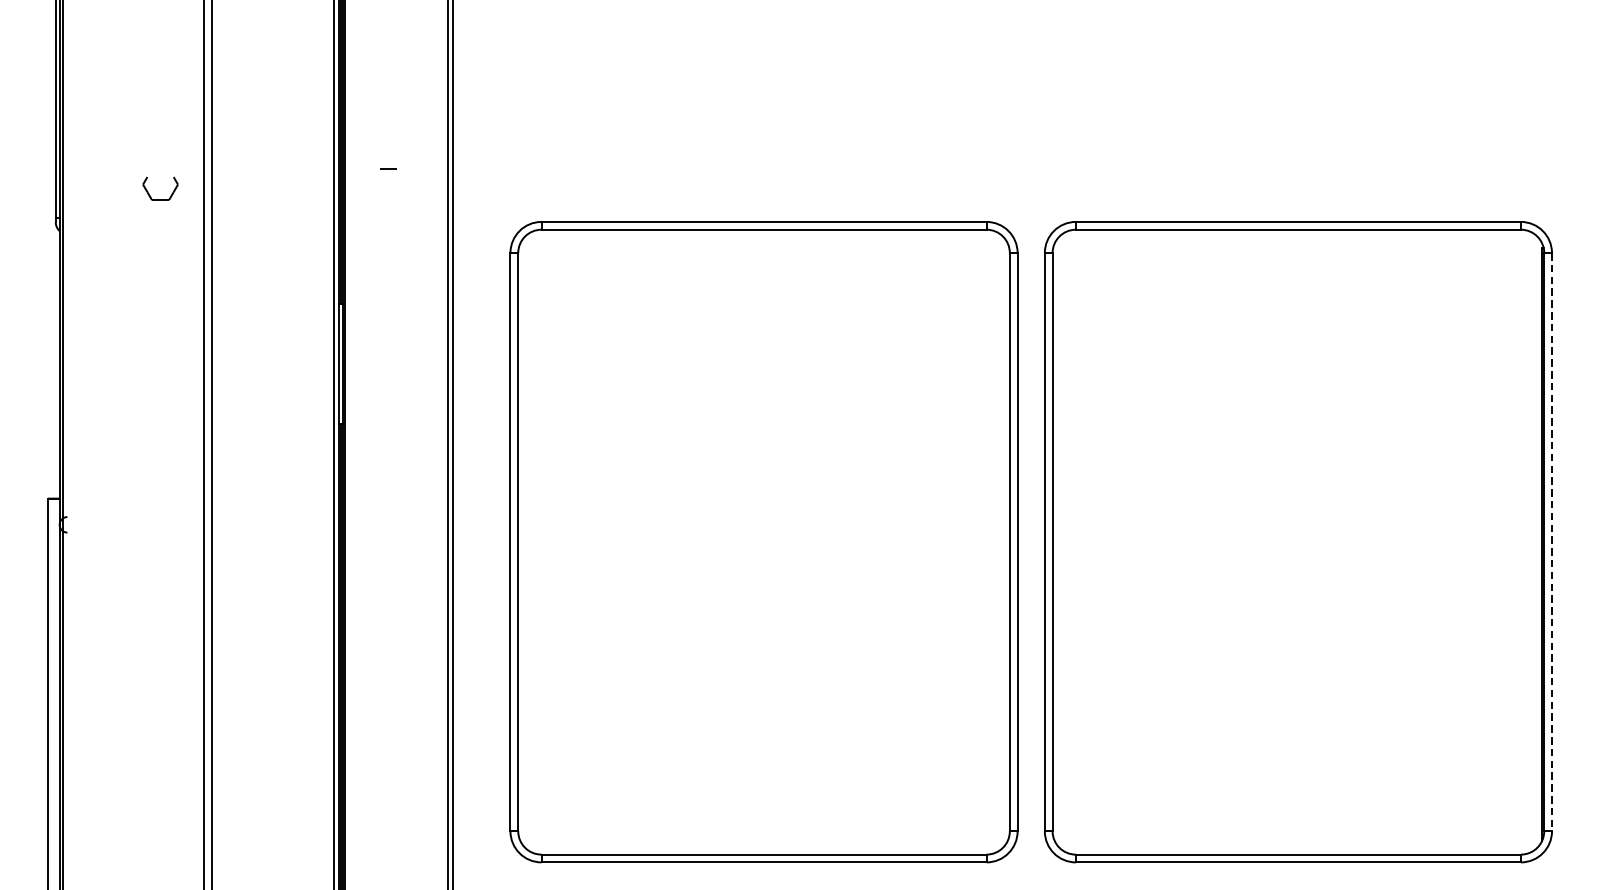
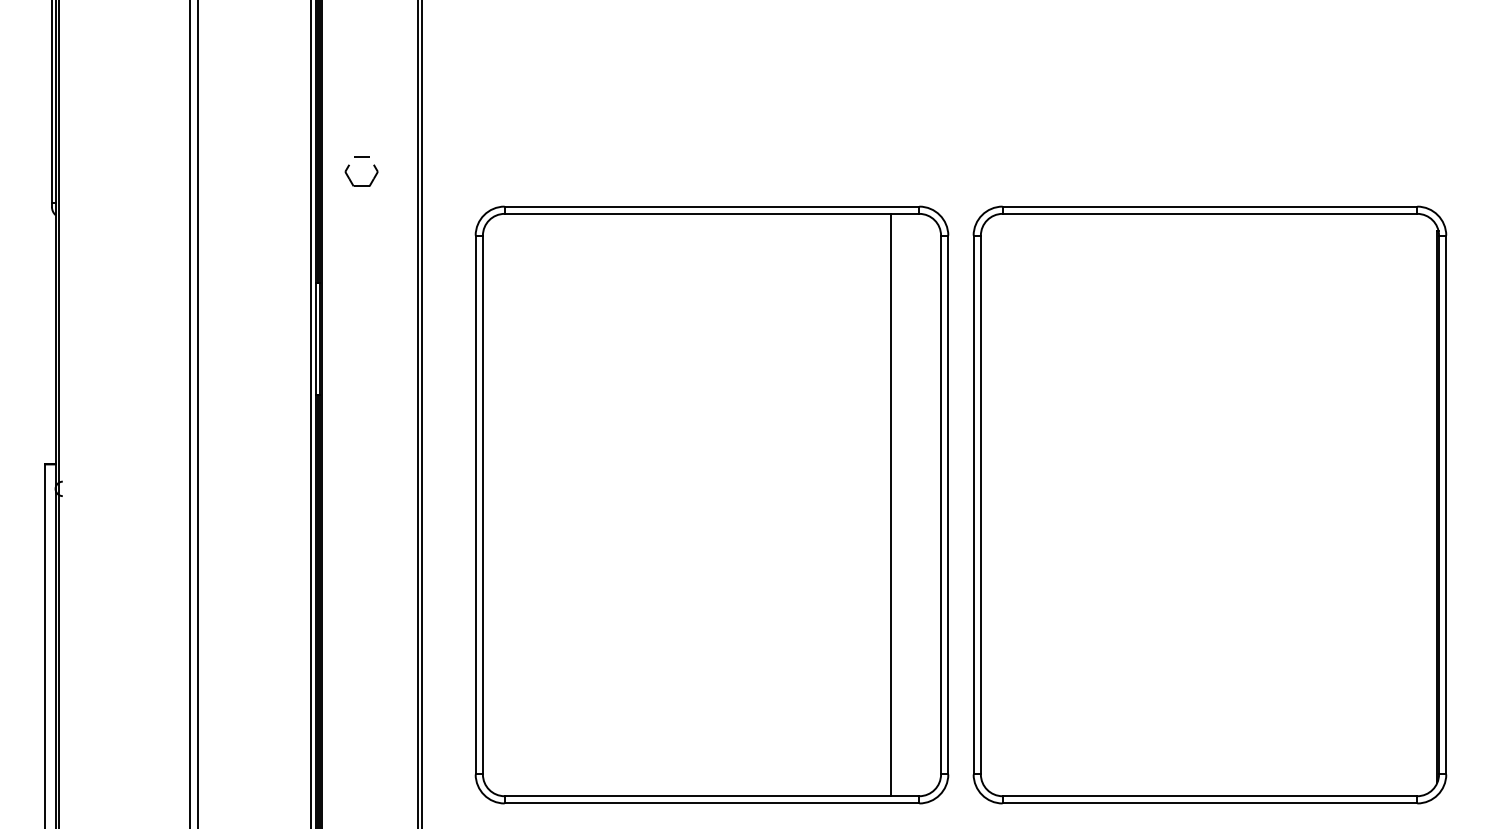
part: (160, 199) -> (361, 185), moved
line: (956, 541) -> (891, 504), added
line: (1552, 542) -> (1446, 505), dashed -> solid

